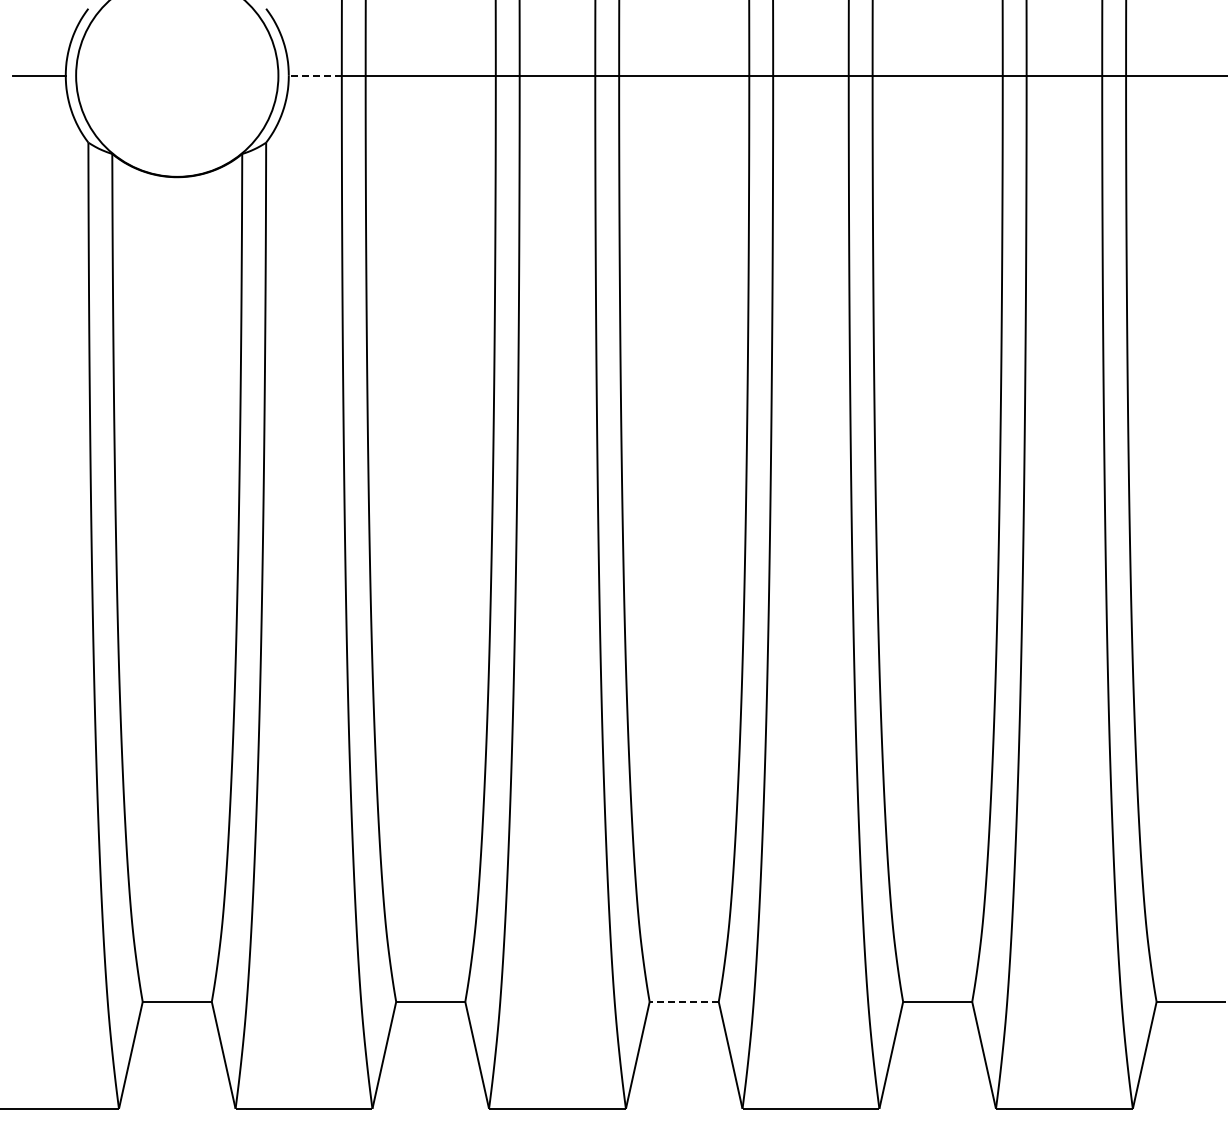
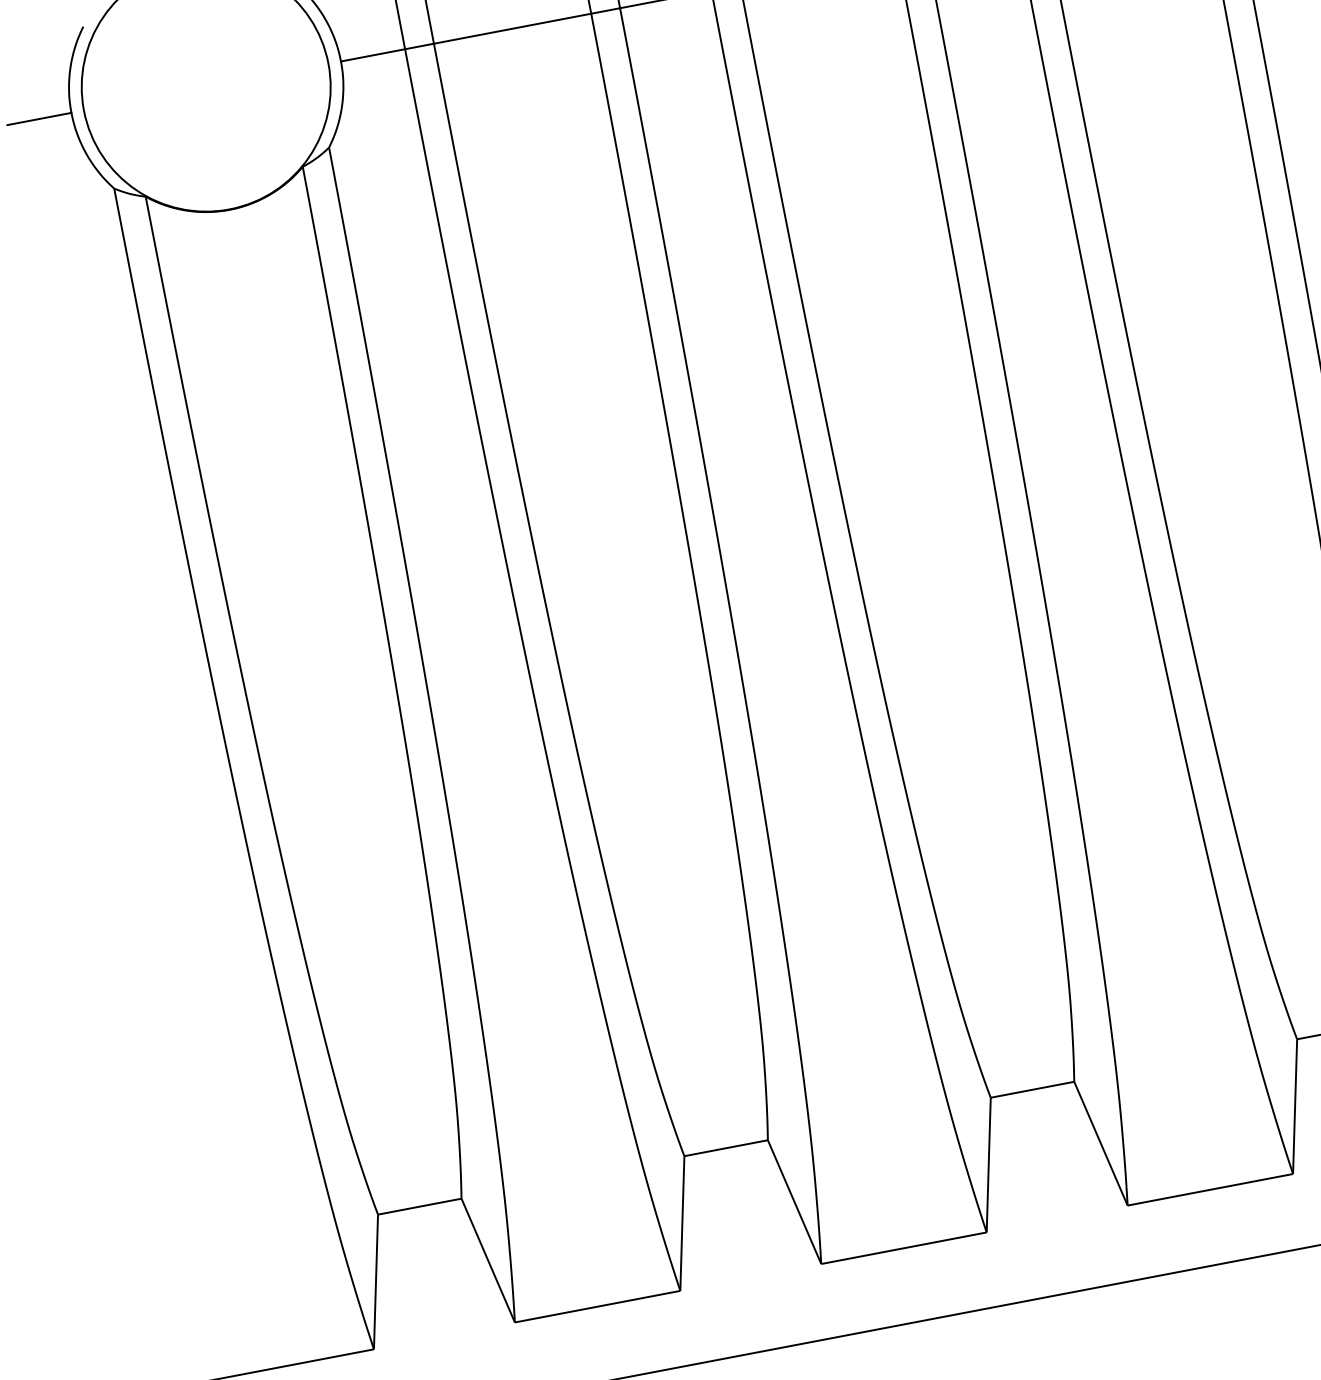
line: (315, 75) -> (373, 55), dashed -> solid
line: (683, 1001) -> (1031, 1089), dashed -> solid

